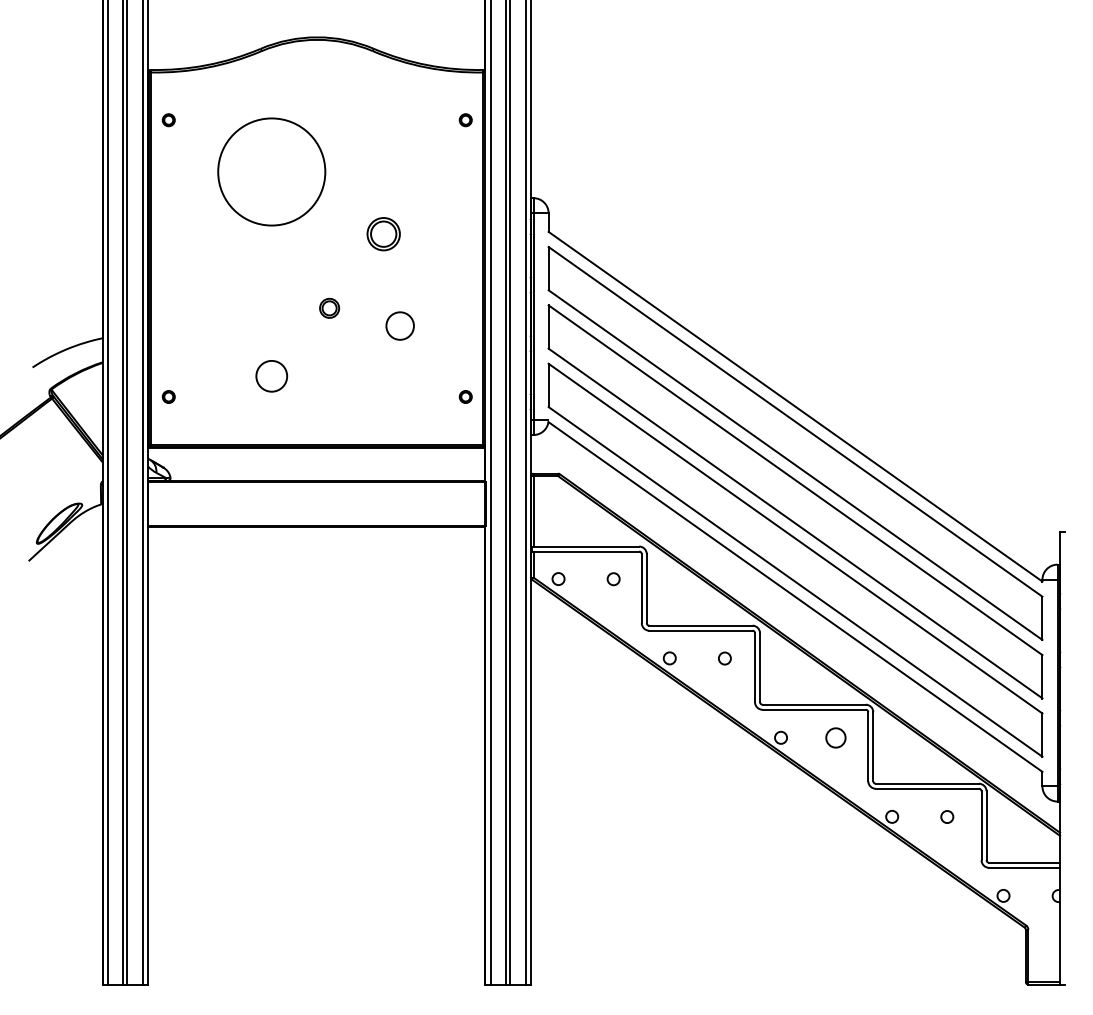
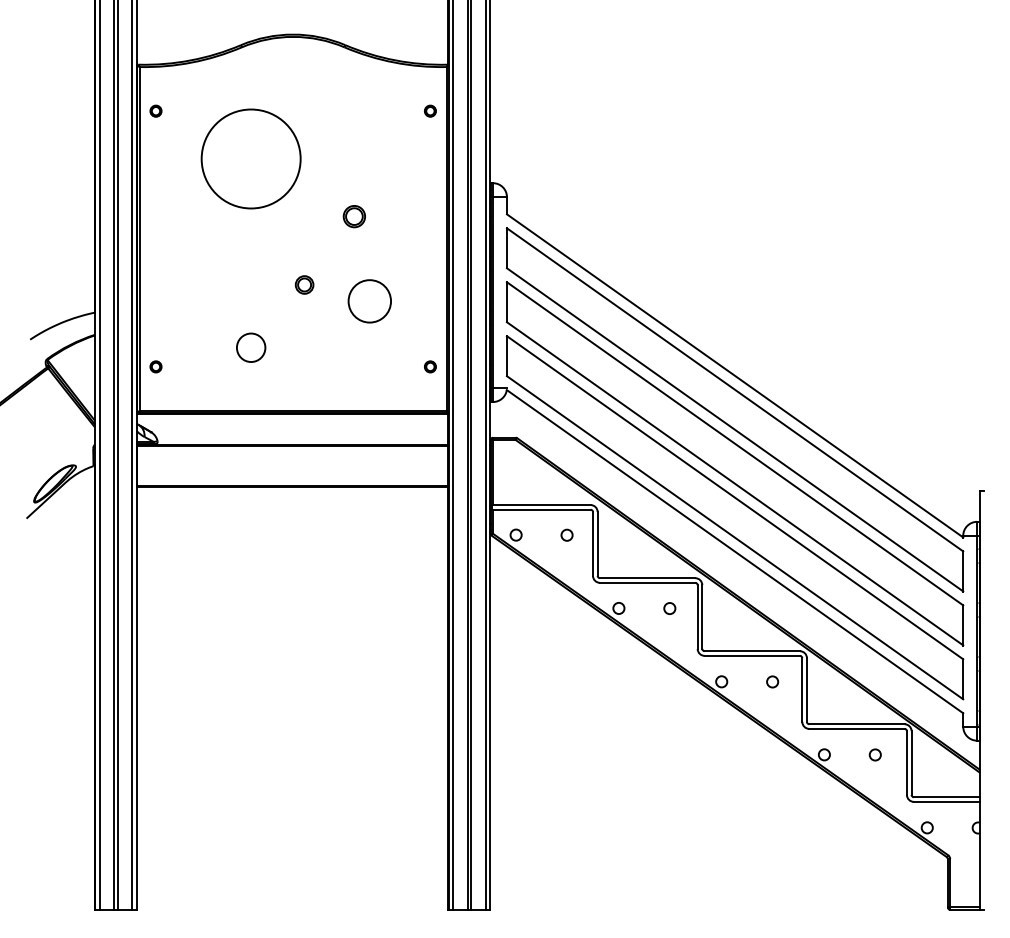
part: (382, 234) -> (353, 216), size x0.71
circle: (399, 326) -> (369, 301), size x1.67
circle: (836, 737) -> (772, 681), size x0.62

